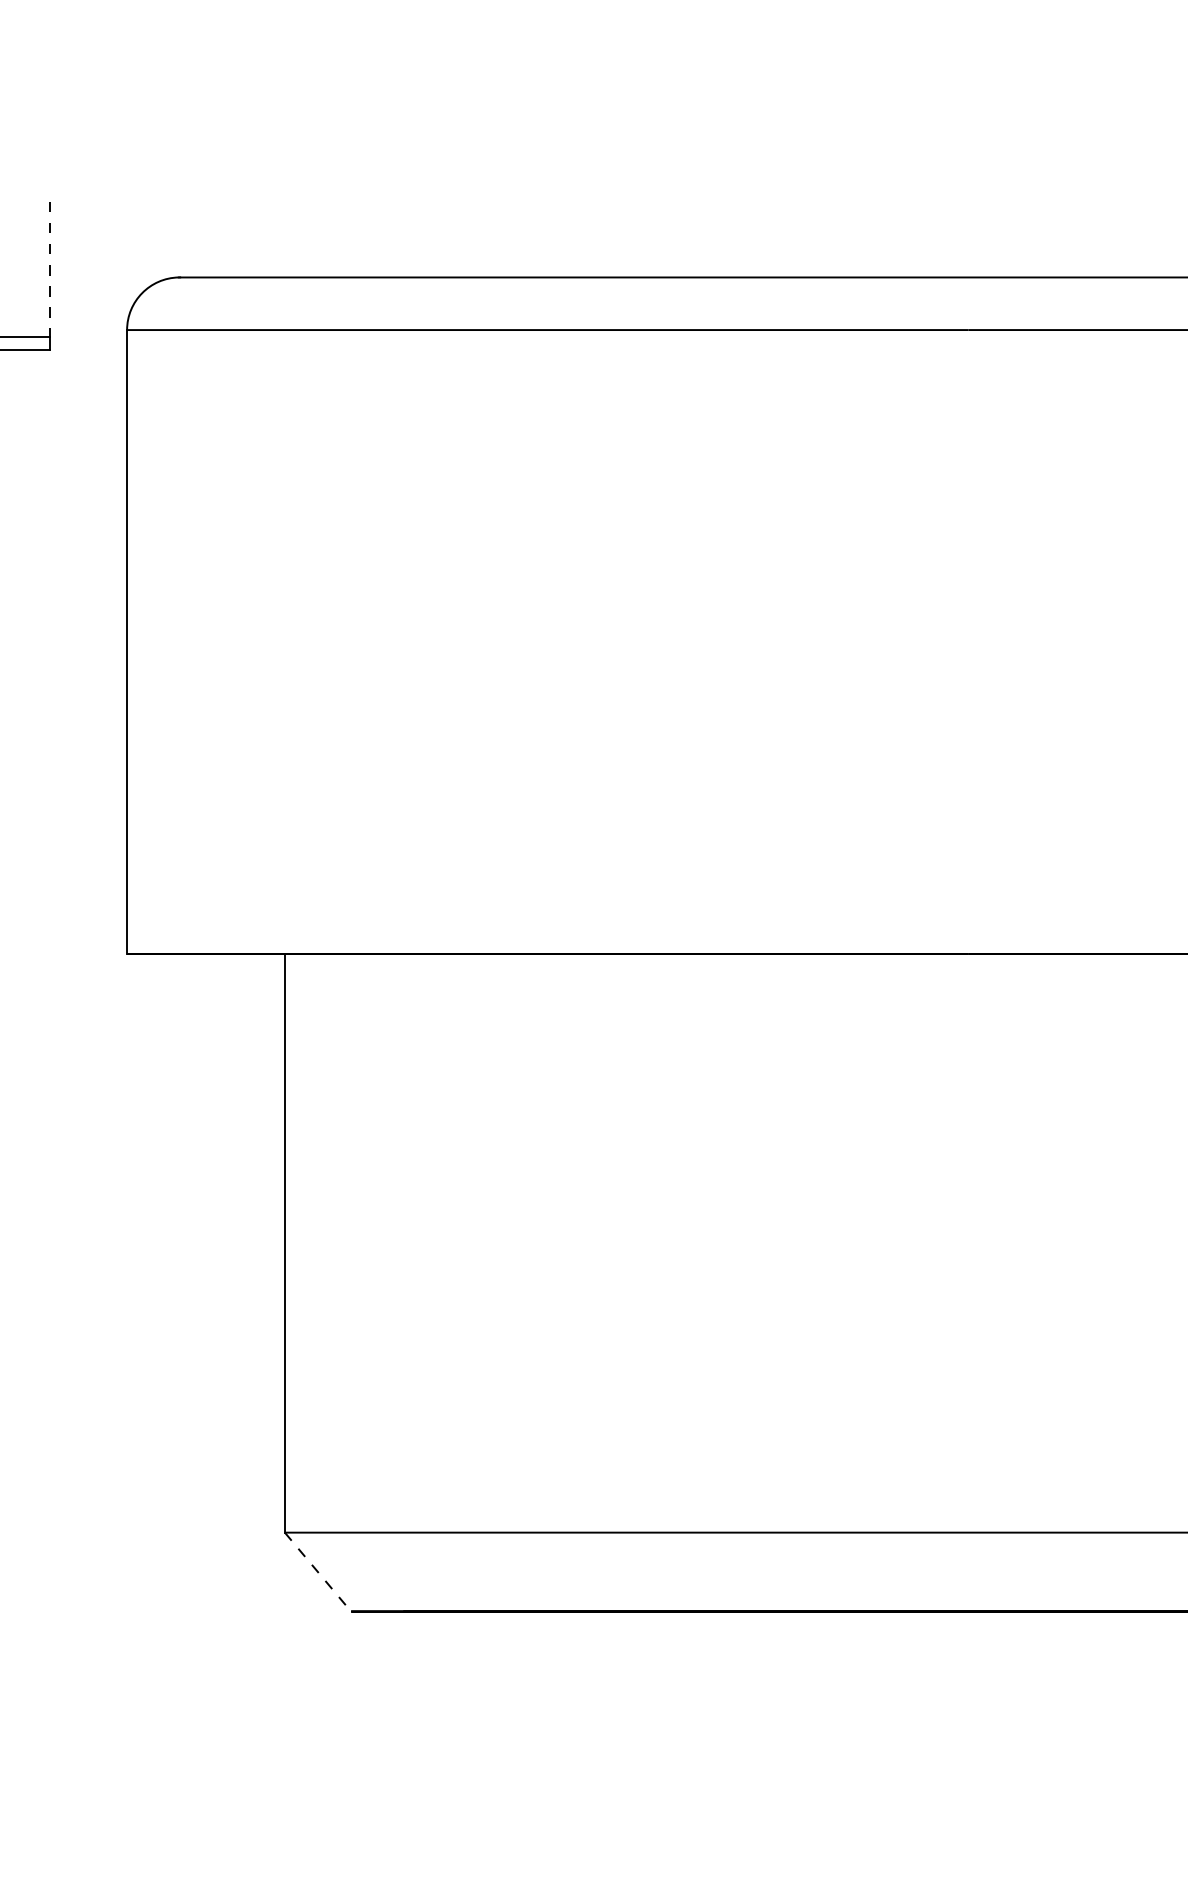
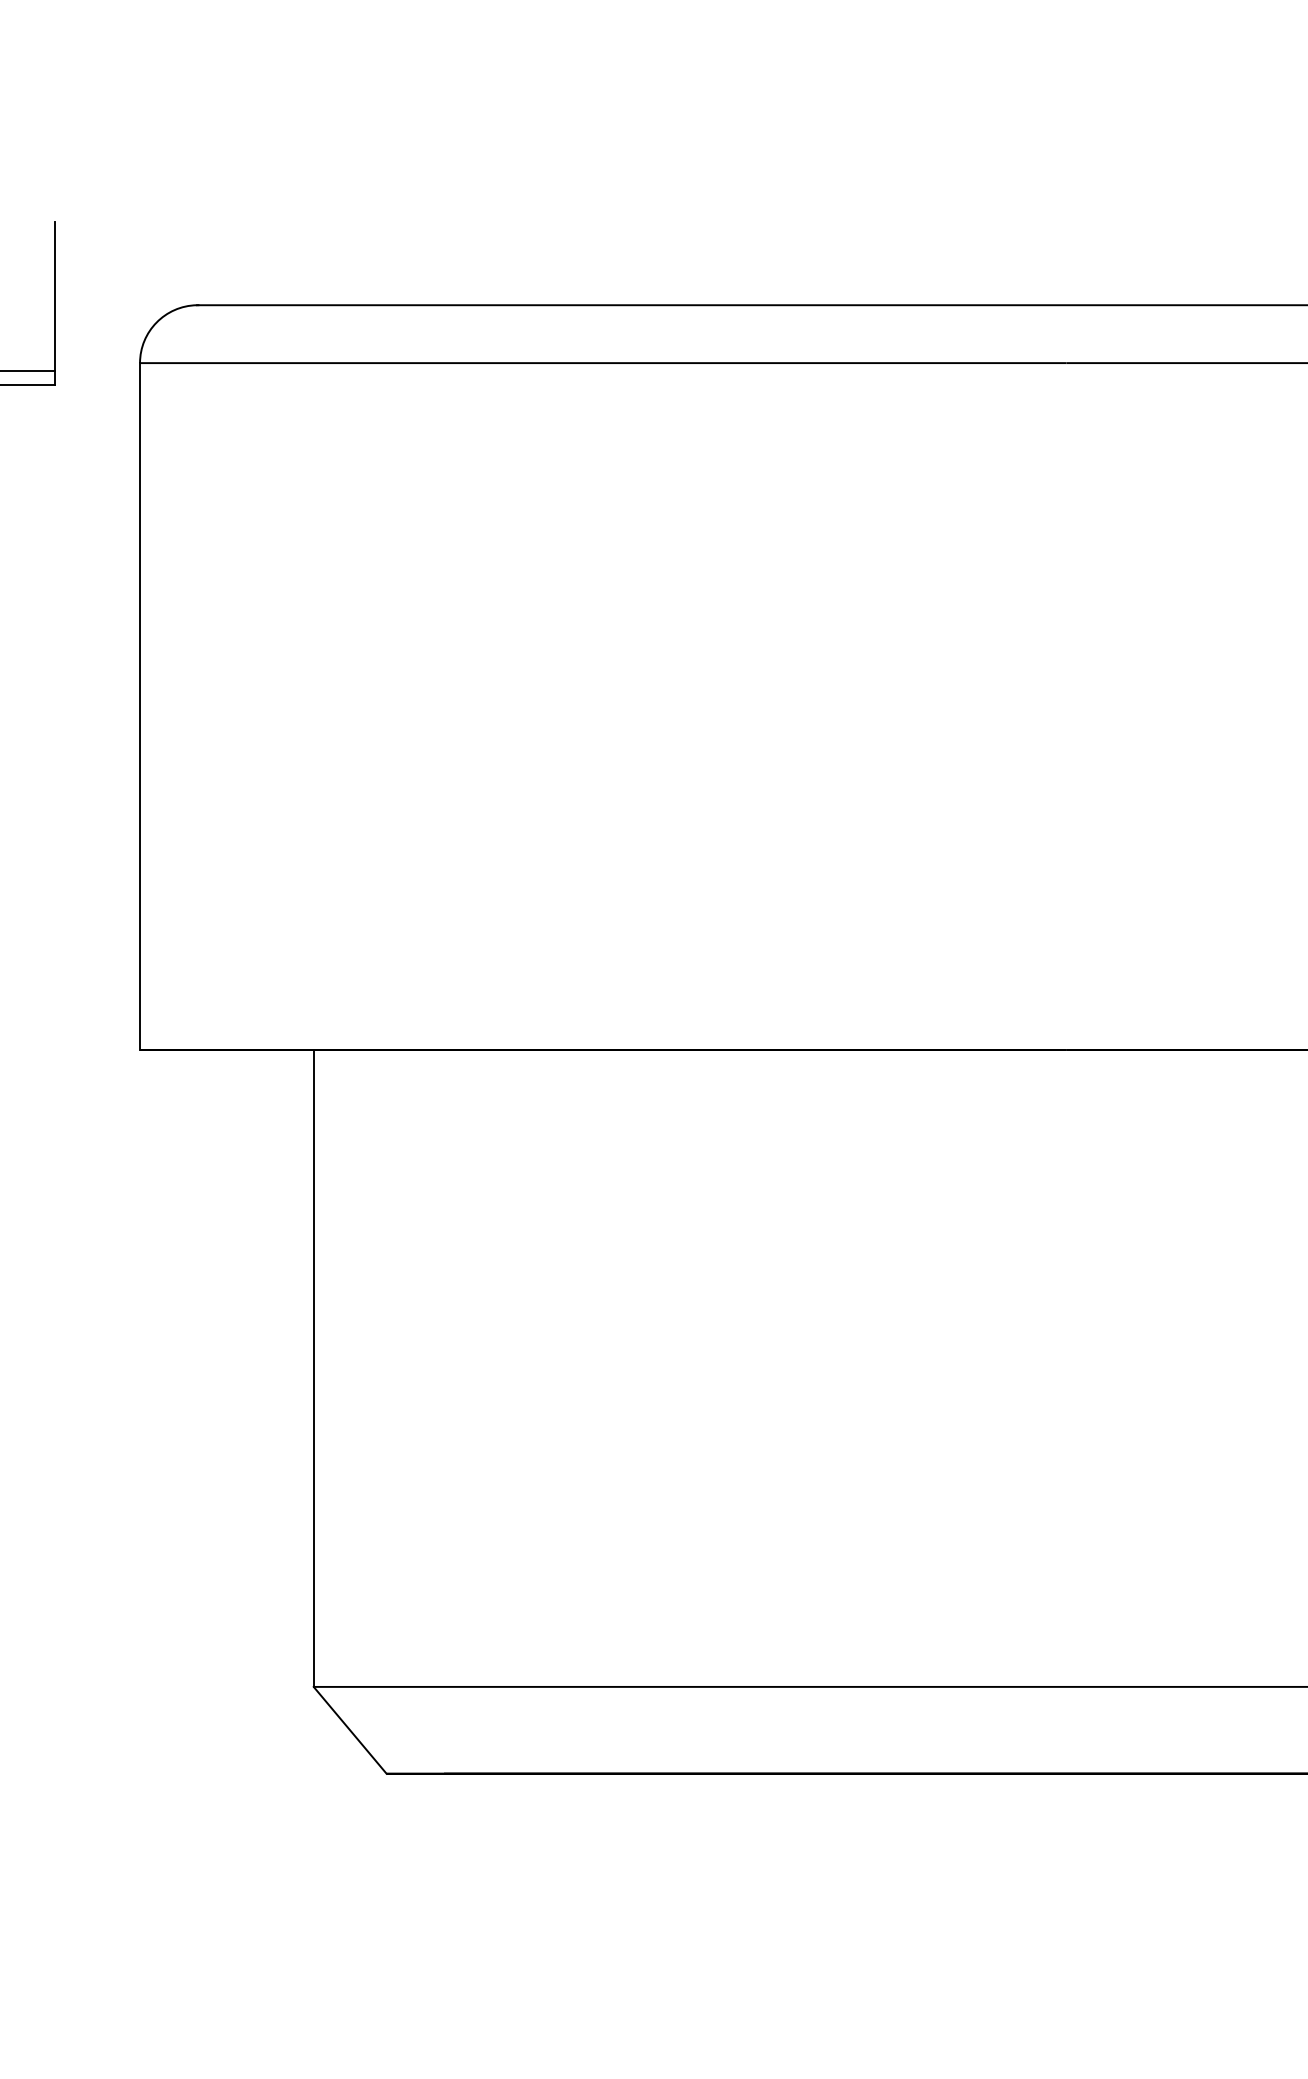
line: (49, 269) -> (54, 296), dashed -> solid
line: (318, 1572) -> (350, 1730), dashed -> solid

